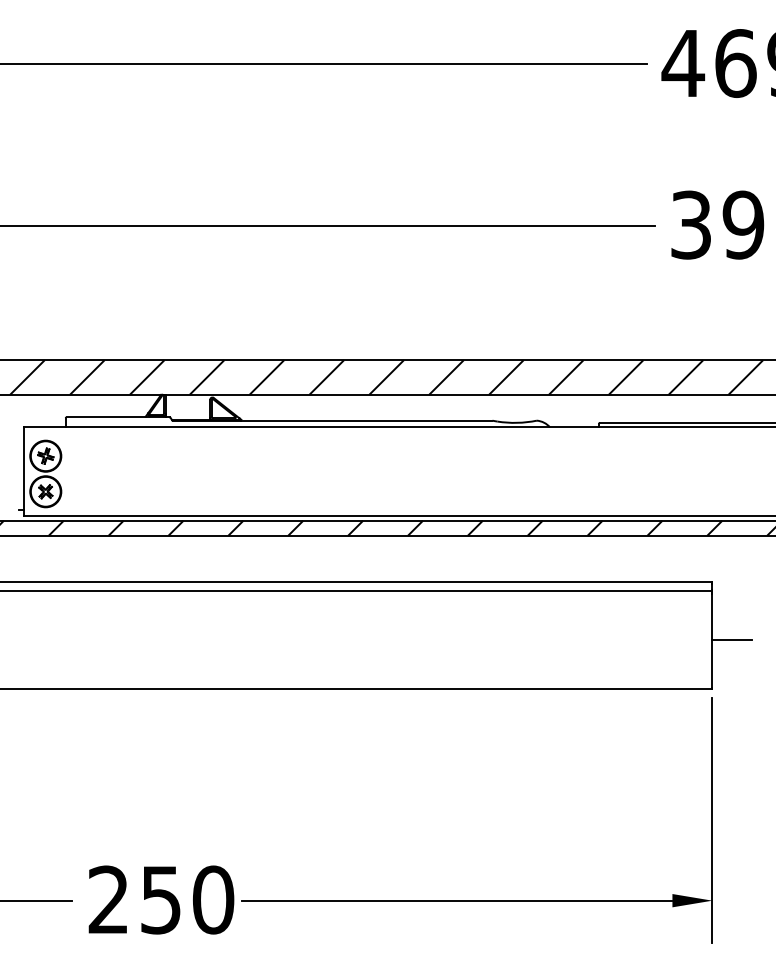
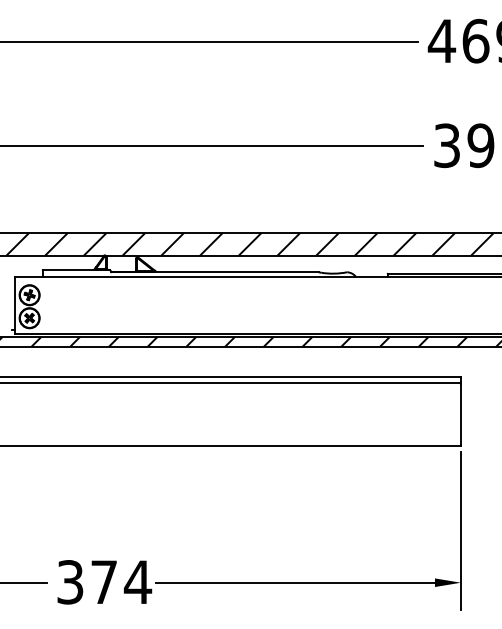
line: (731, 640) -> (473, 414), removed
text: (161, 900) -> (104, 582), 250 -> 374

